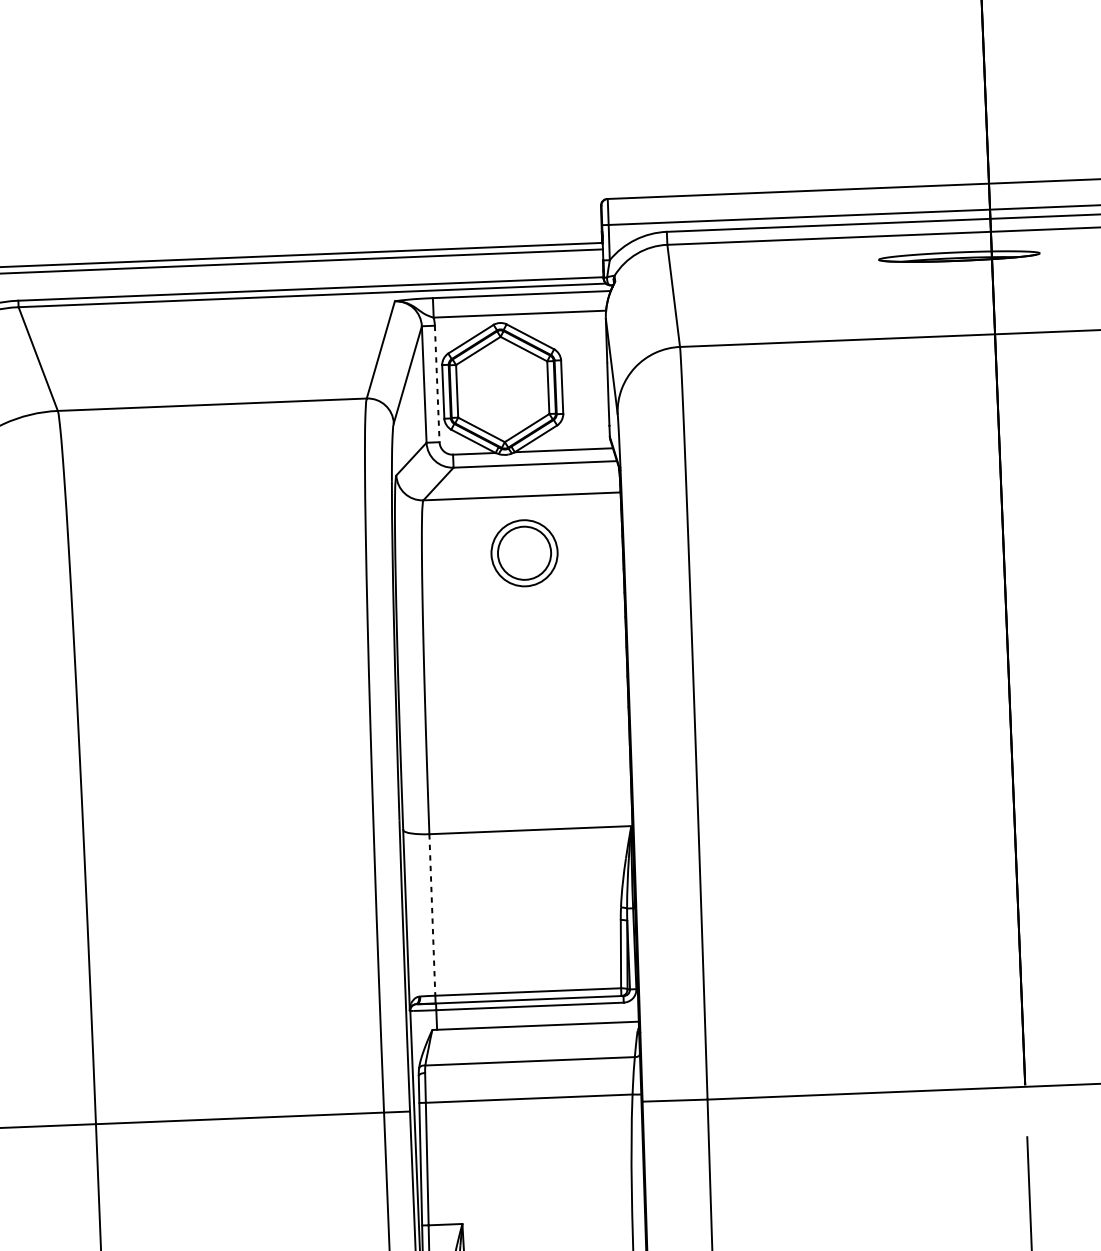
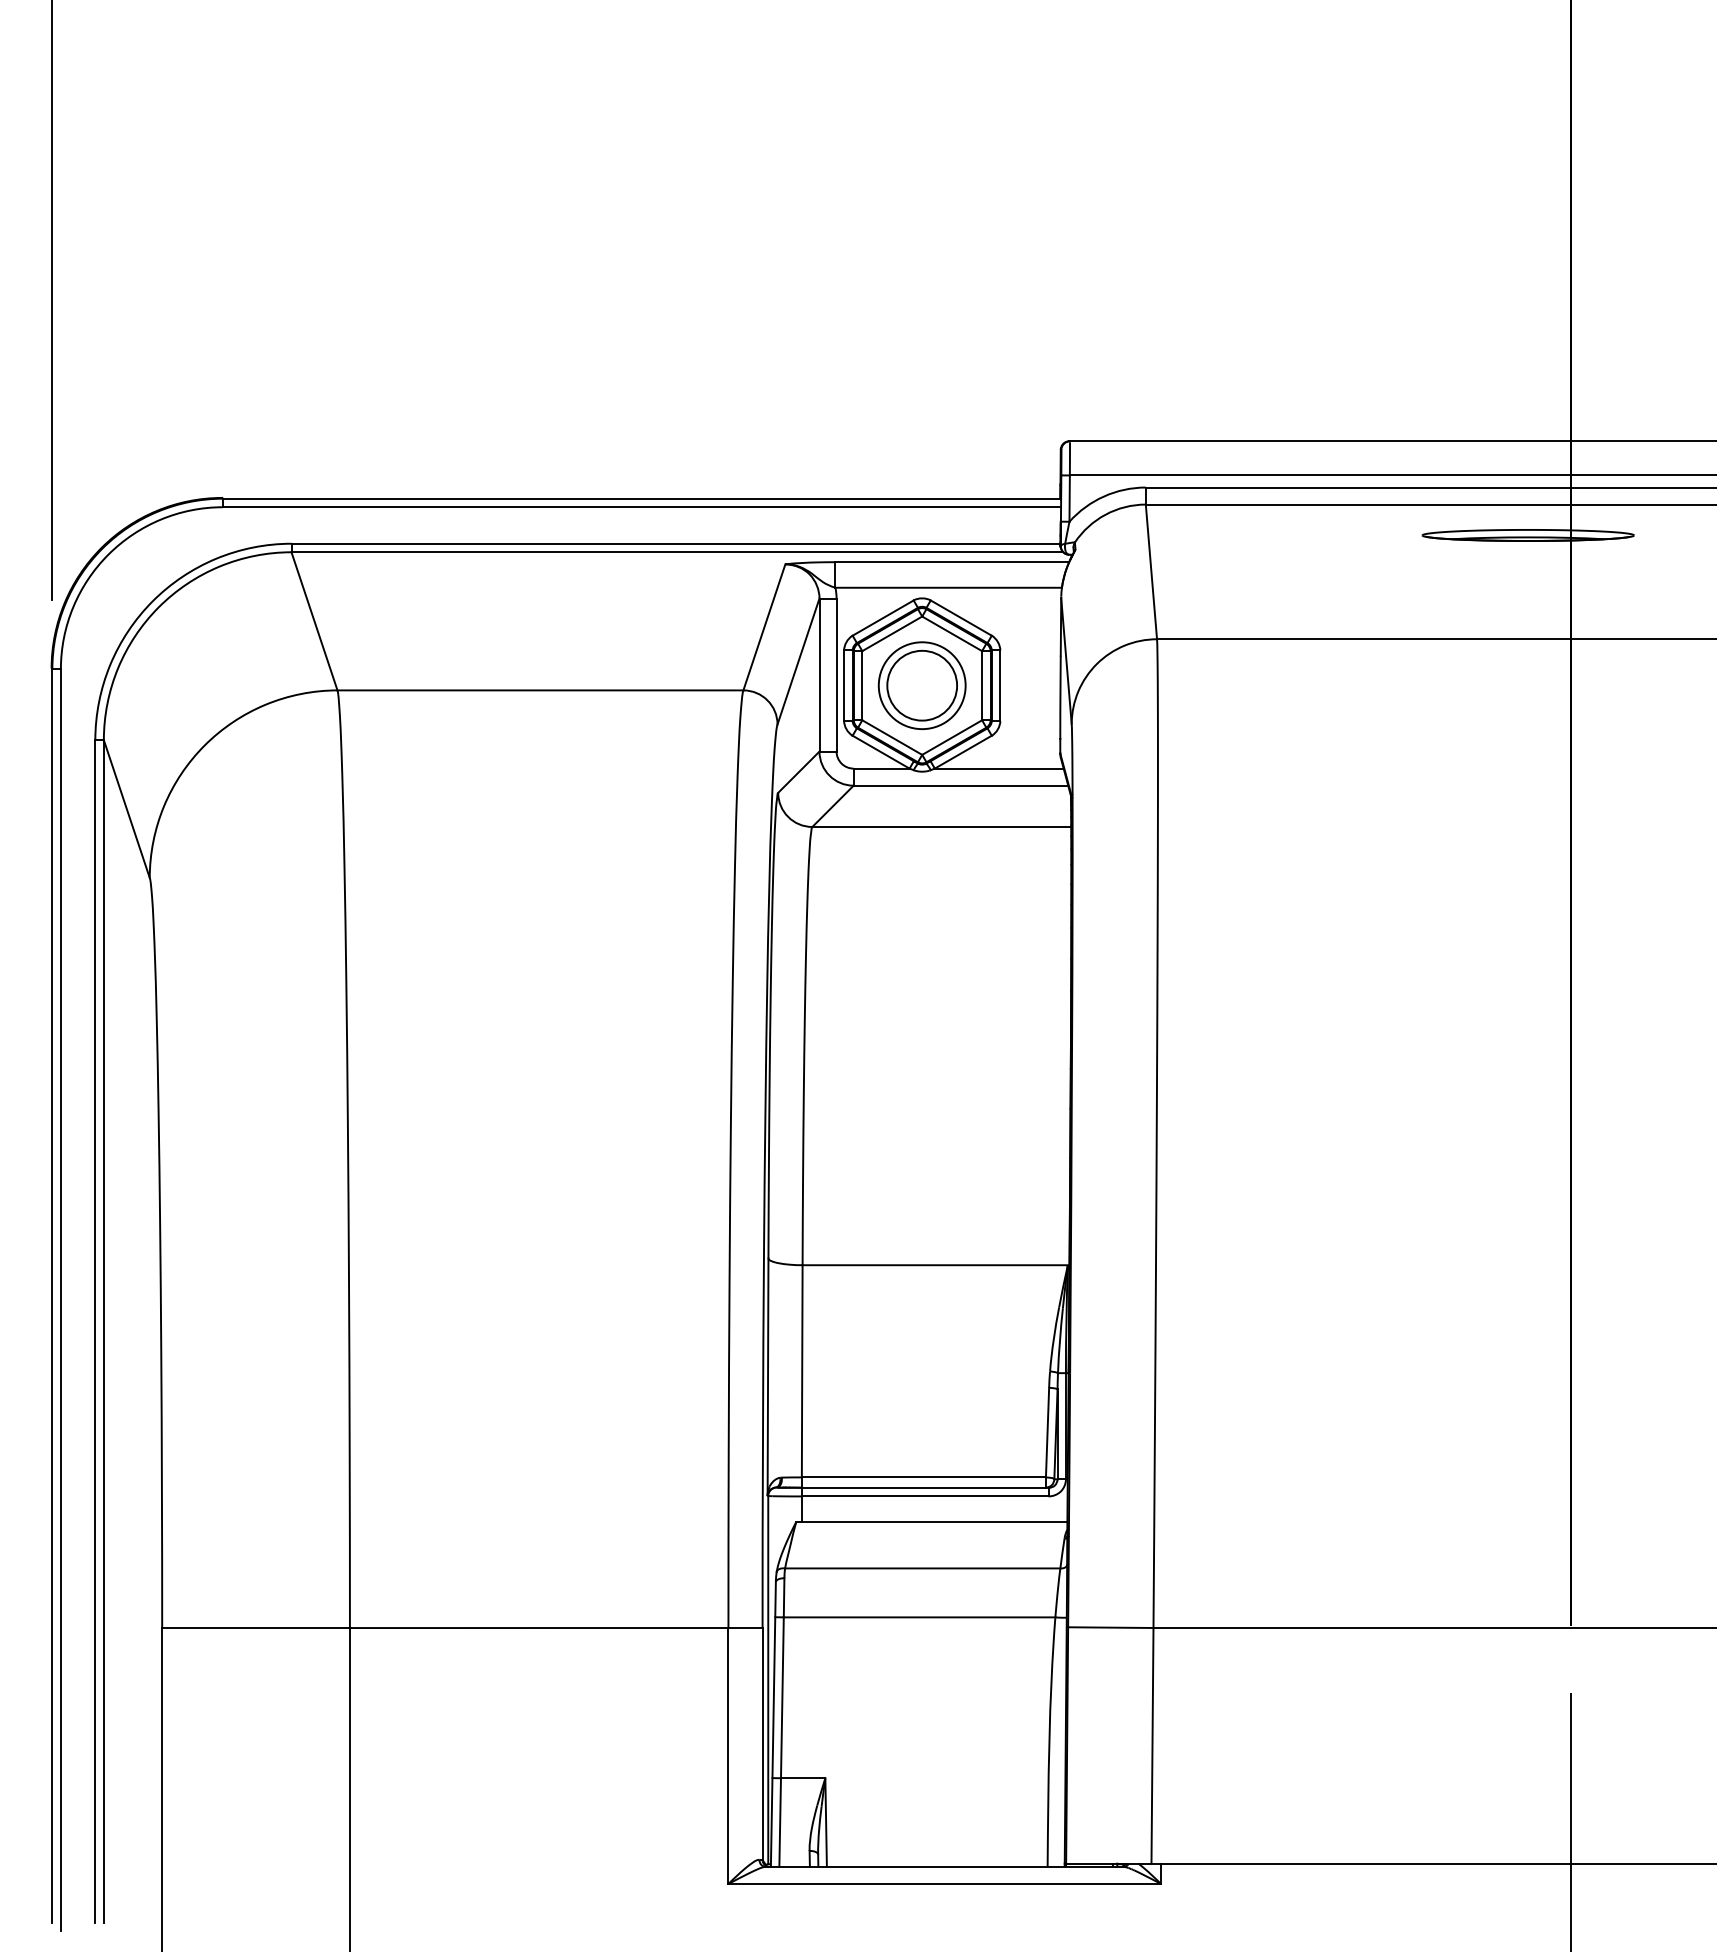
line: (437, 384) -> (836, 675), dashed -> solid
part: (524, 553) -> (921, 685), moved
line: (432, 915) -> (802, 1371), dashed -> solid

